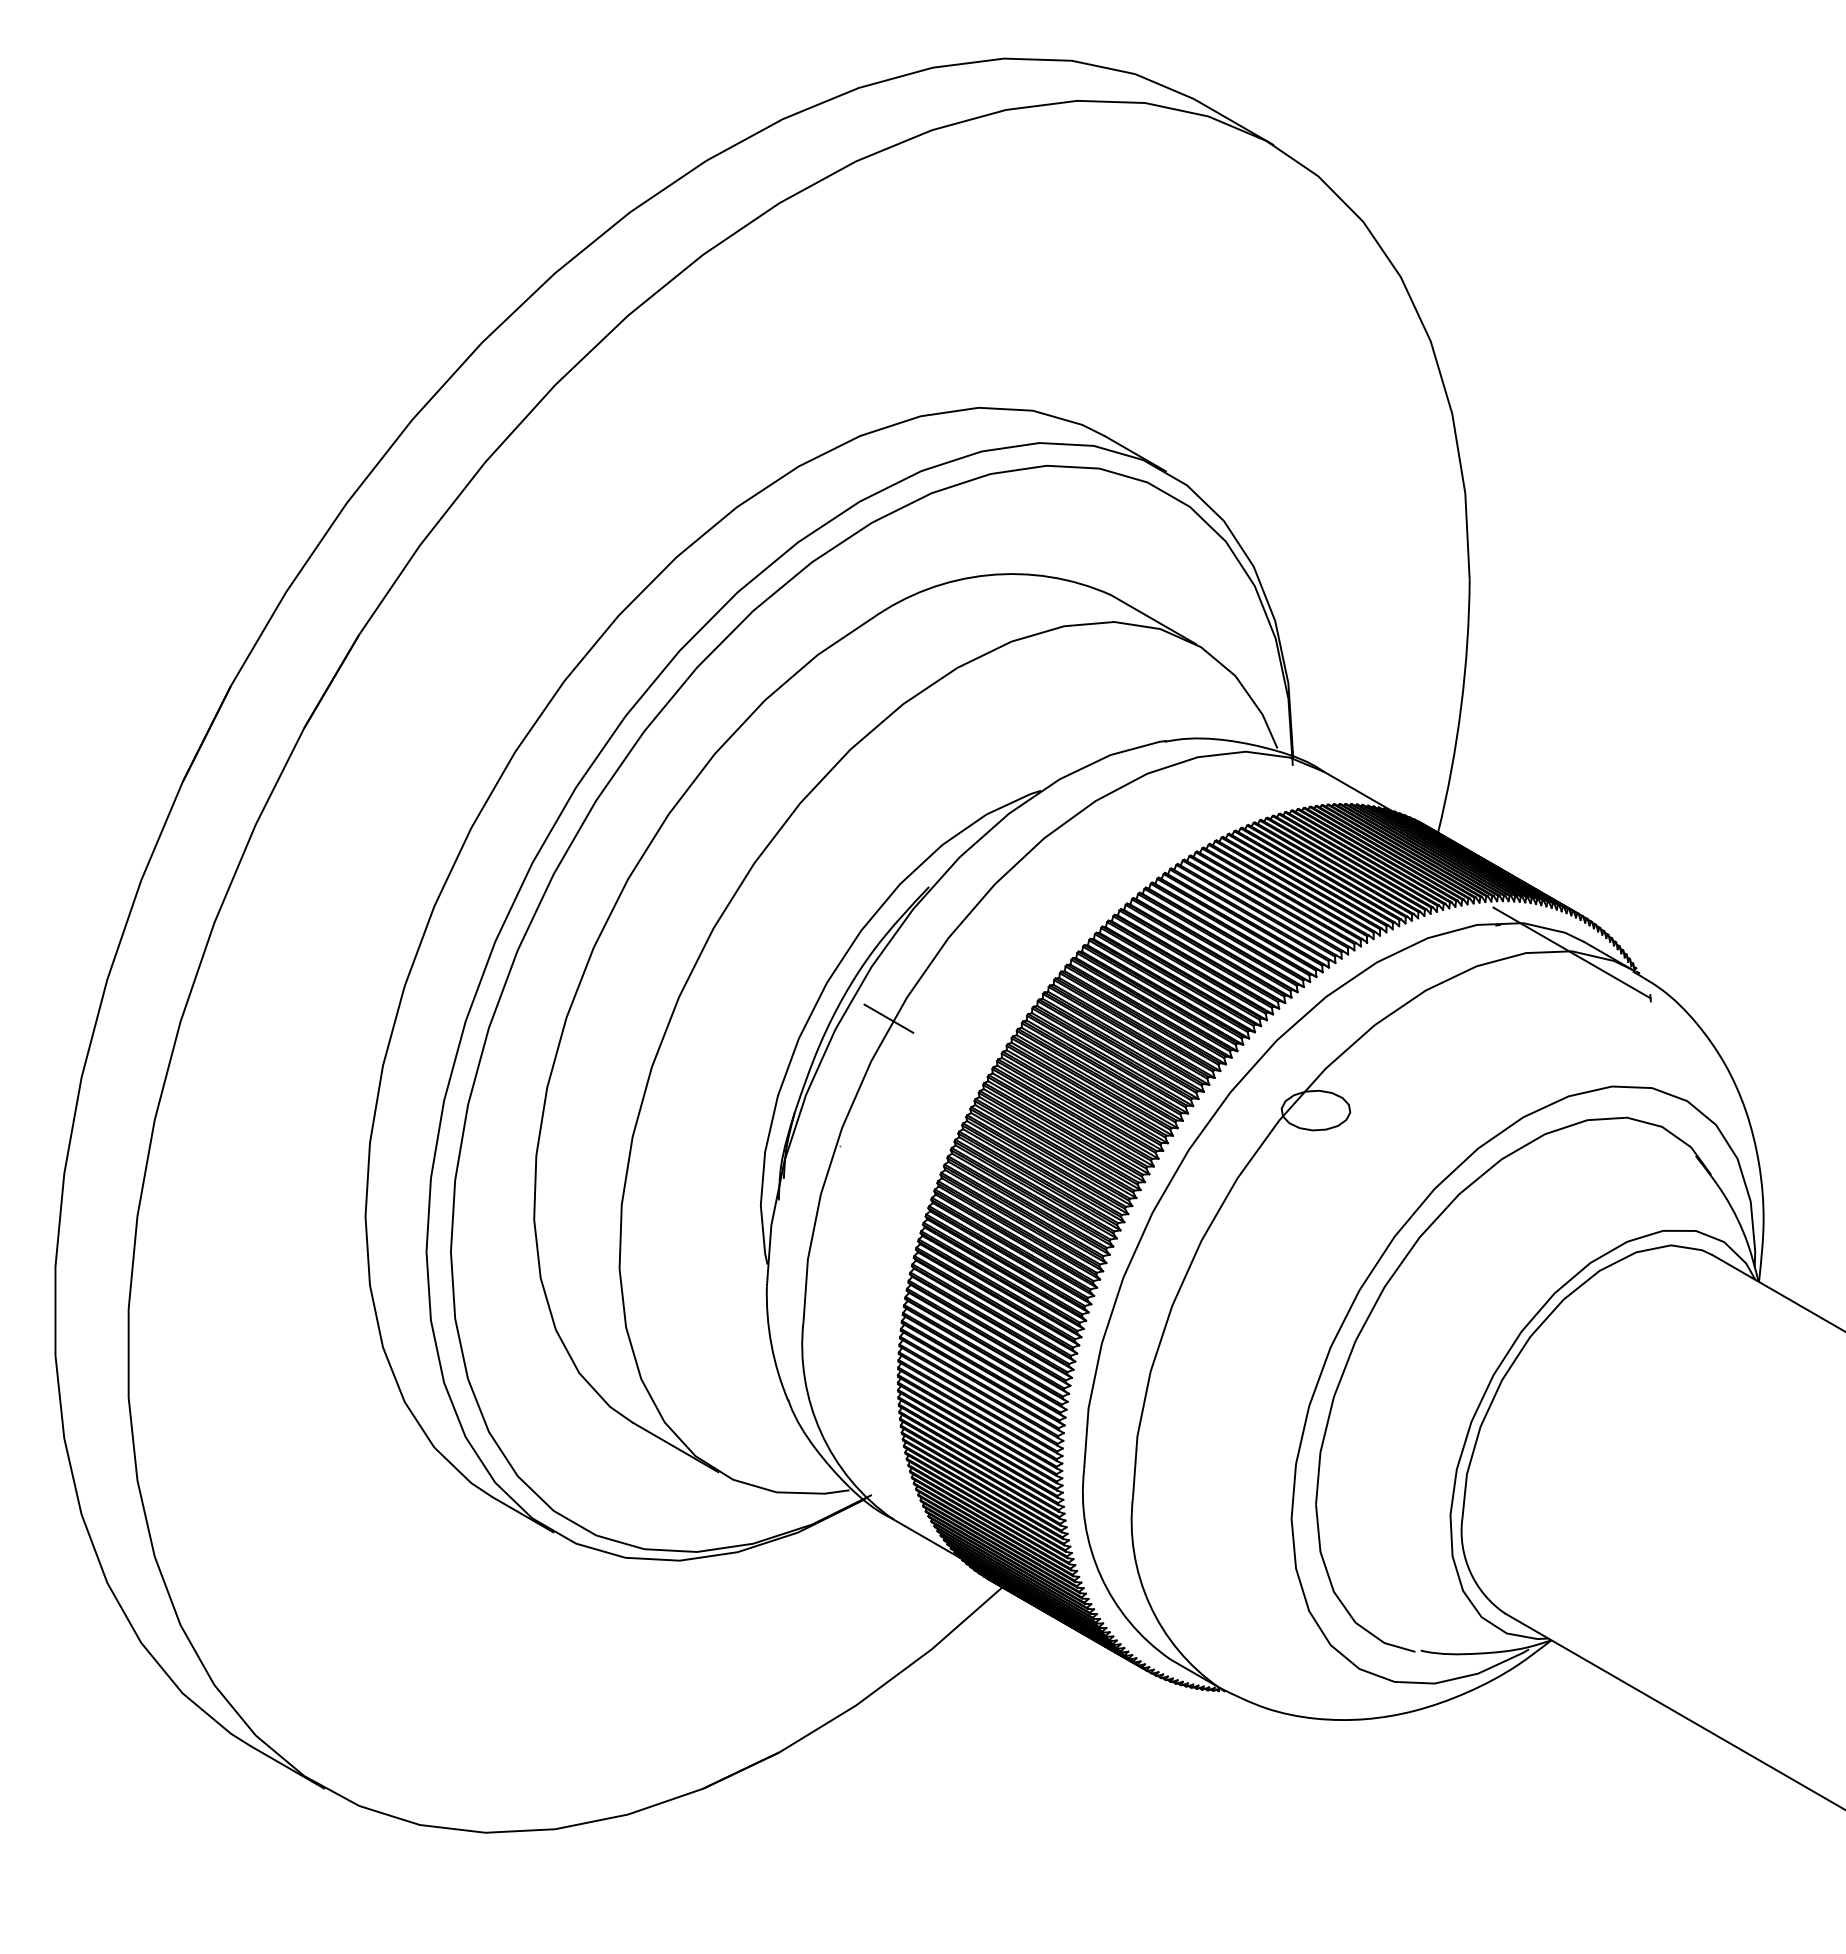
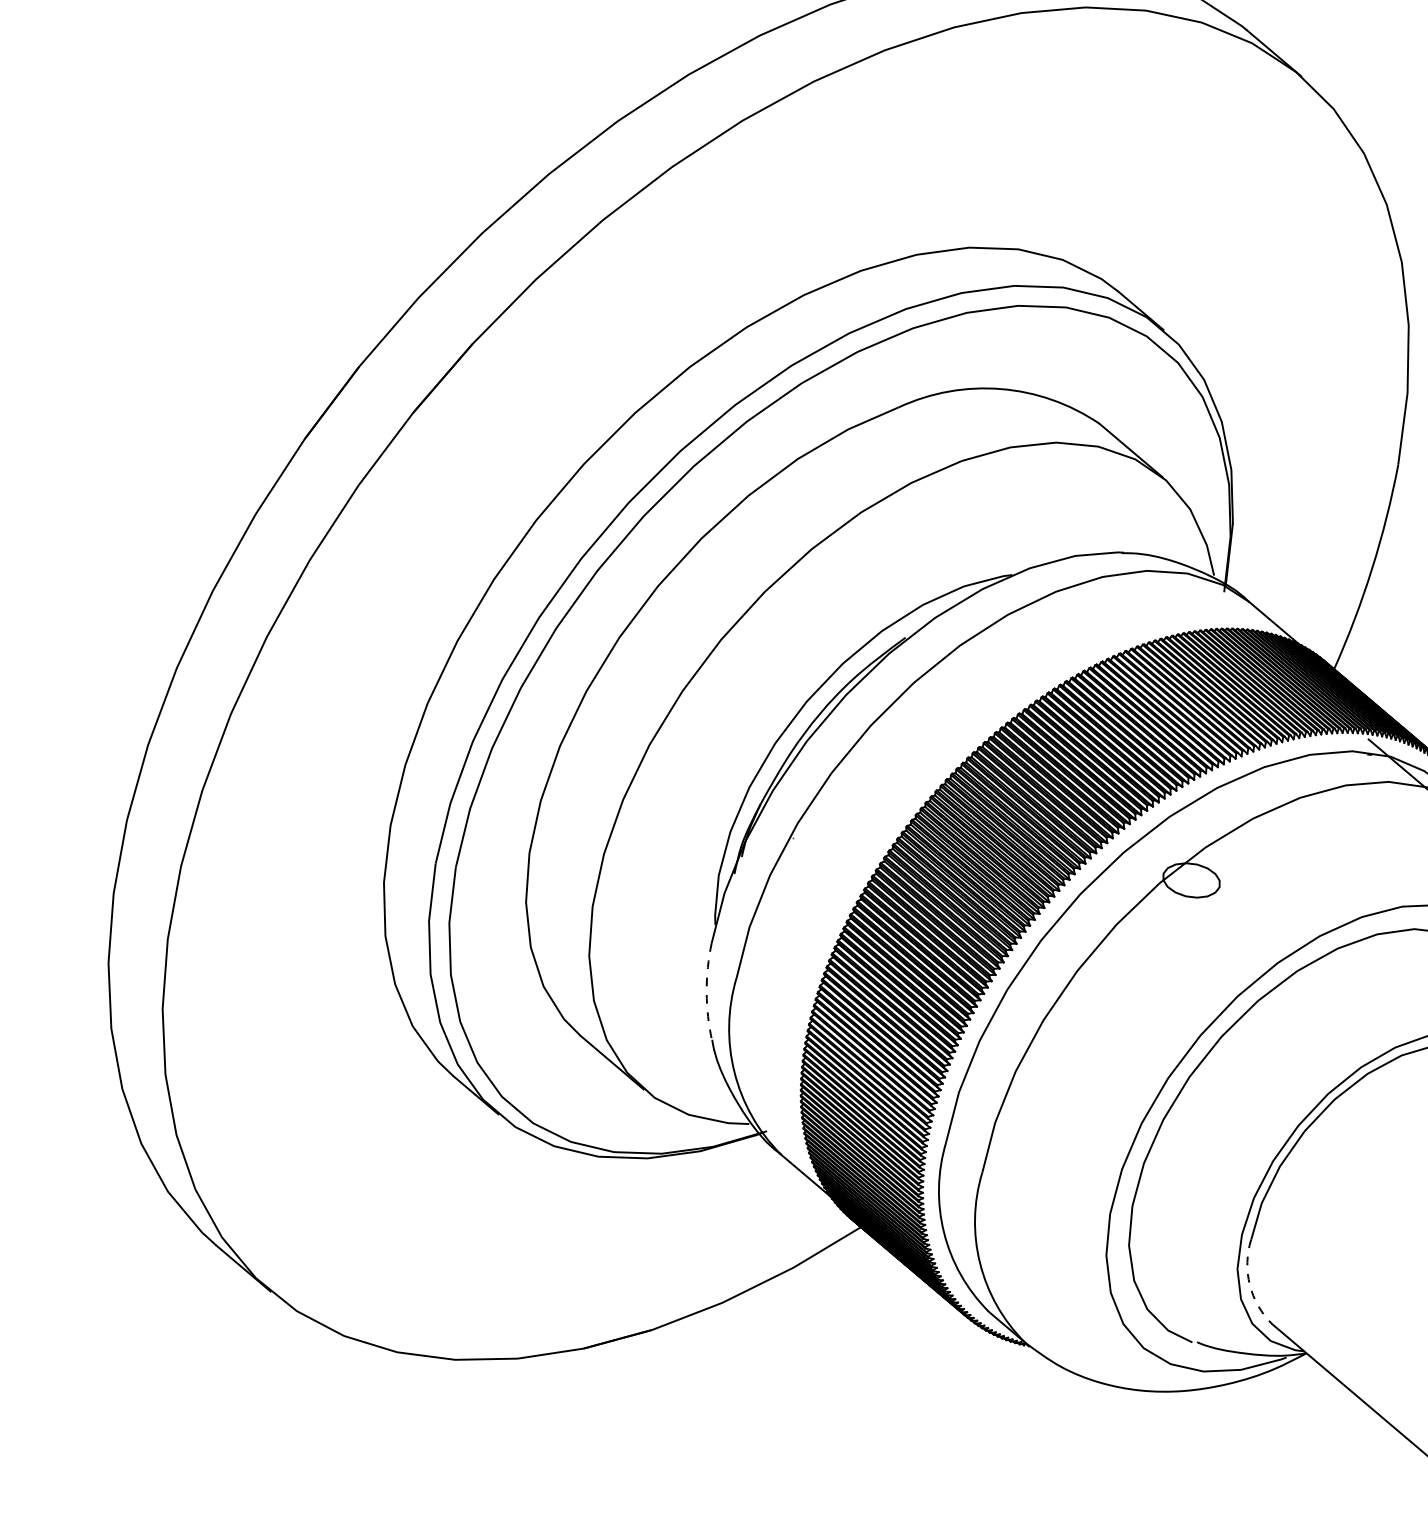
line: (888, 1018) -> (852, 740), removed
arc: (771, 1344) -> (706, 991), solid -> dashed
arc: (1470, 1572) -> (1249, 1285), solid -> dashed

